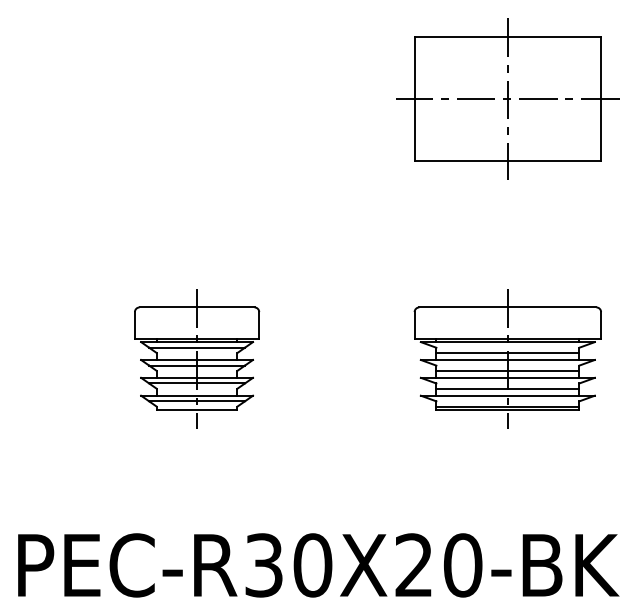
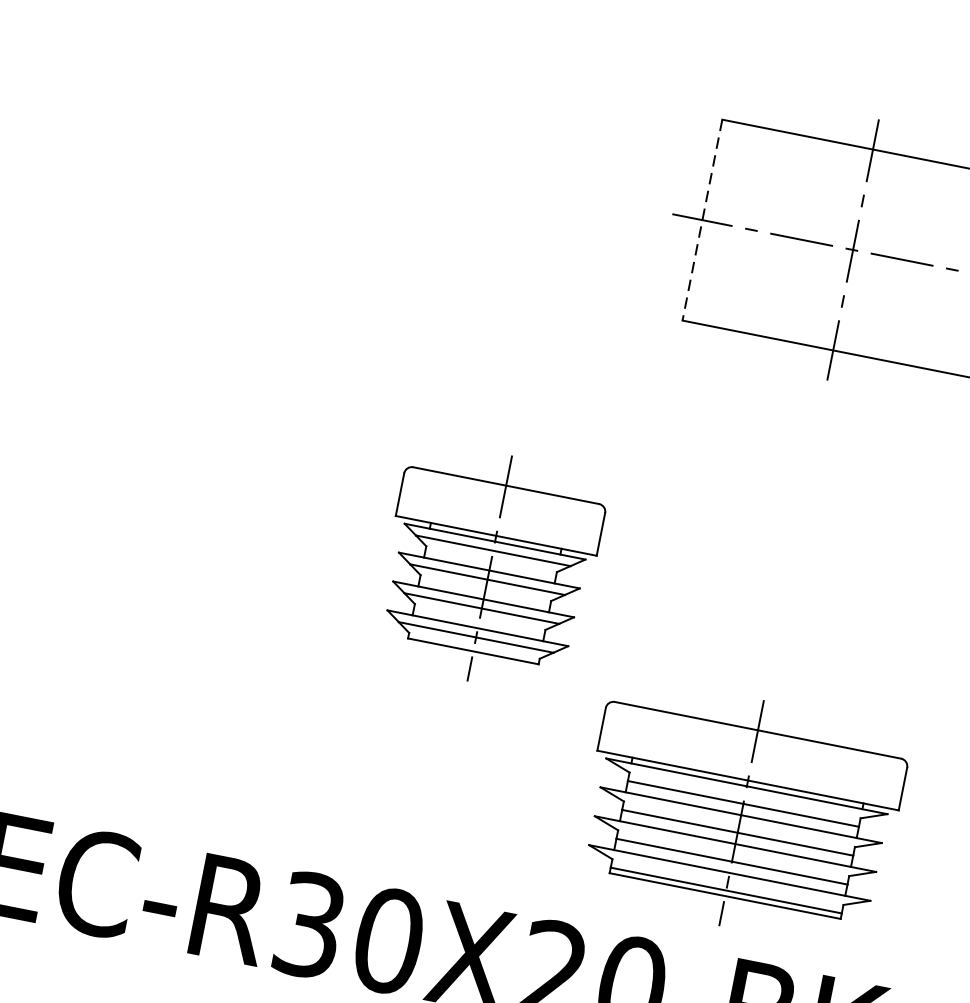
line: (414, 99) -> (702, 220), solid -> dashed
part: (197, 358) -> (490, 568), moved
part: (507, 358) -> (741, 812), moved

